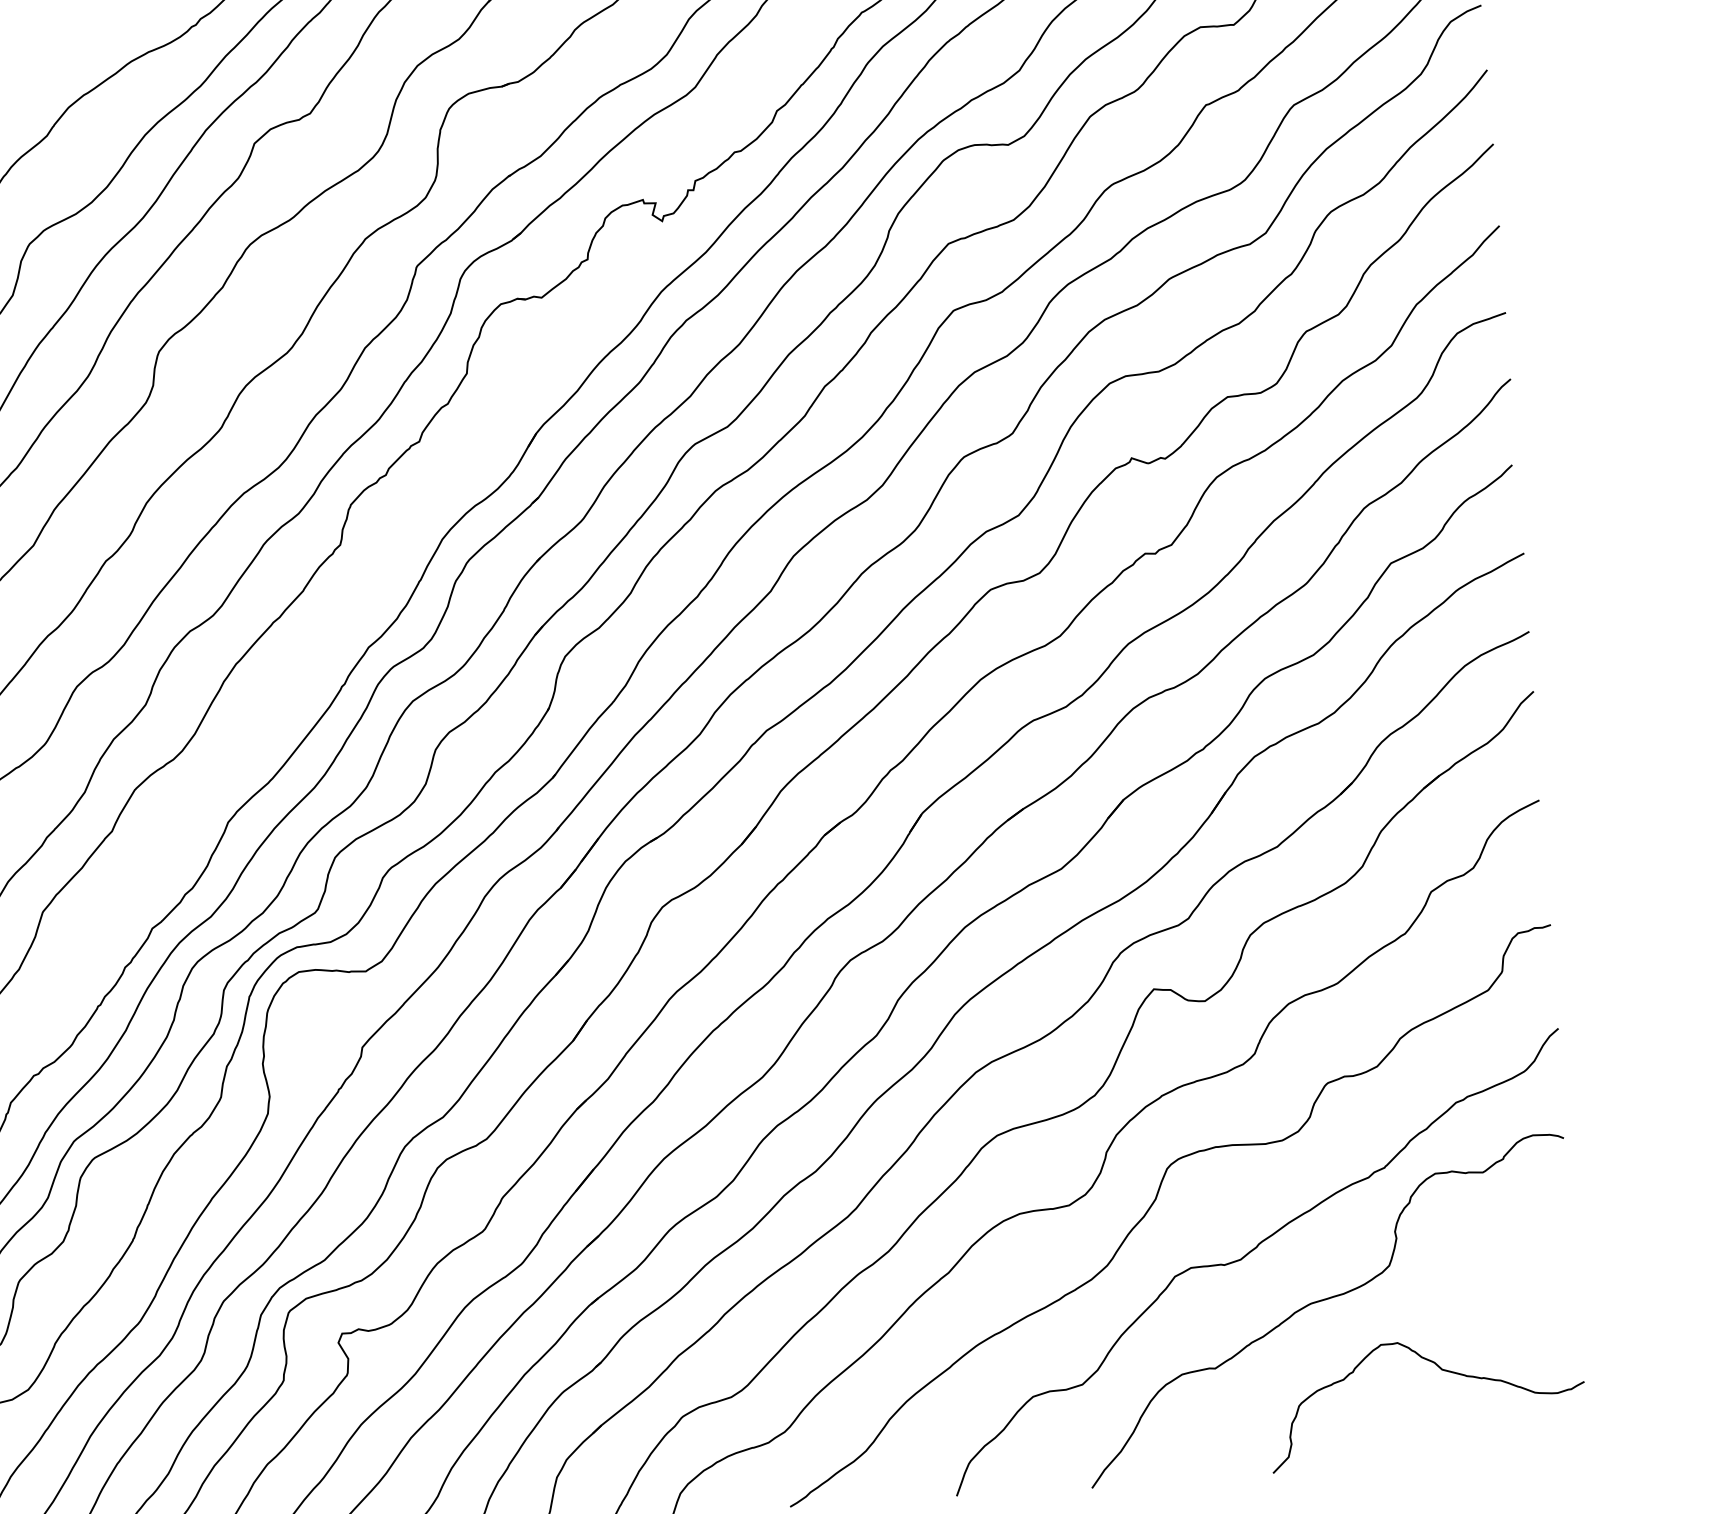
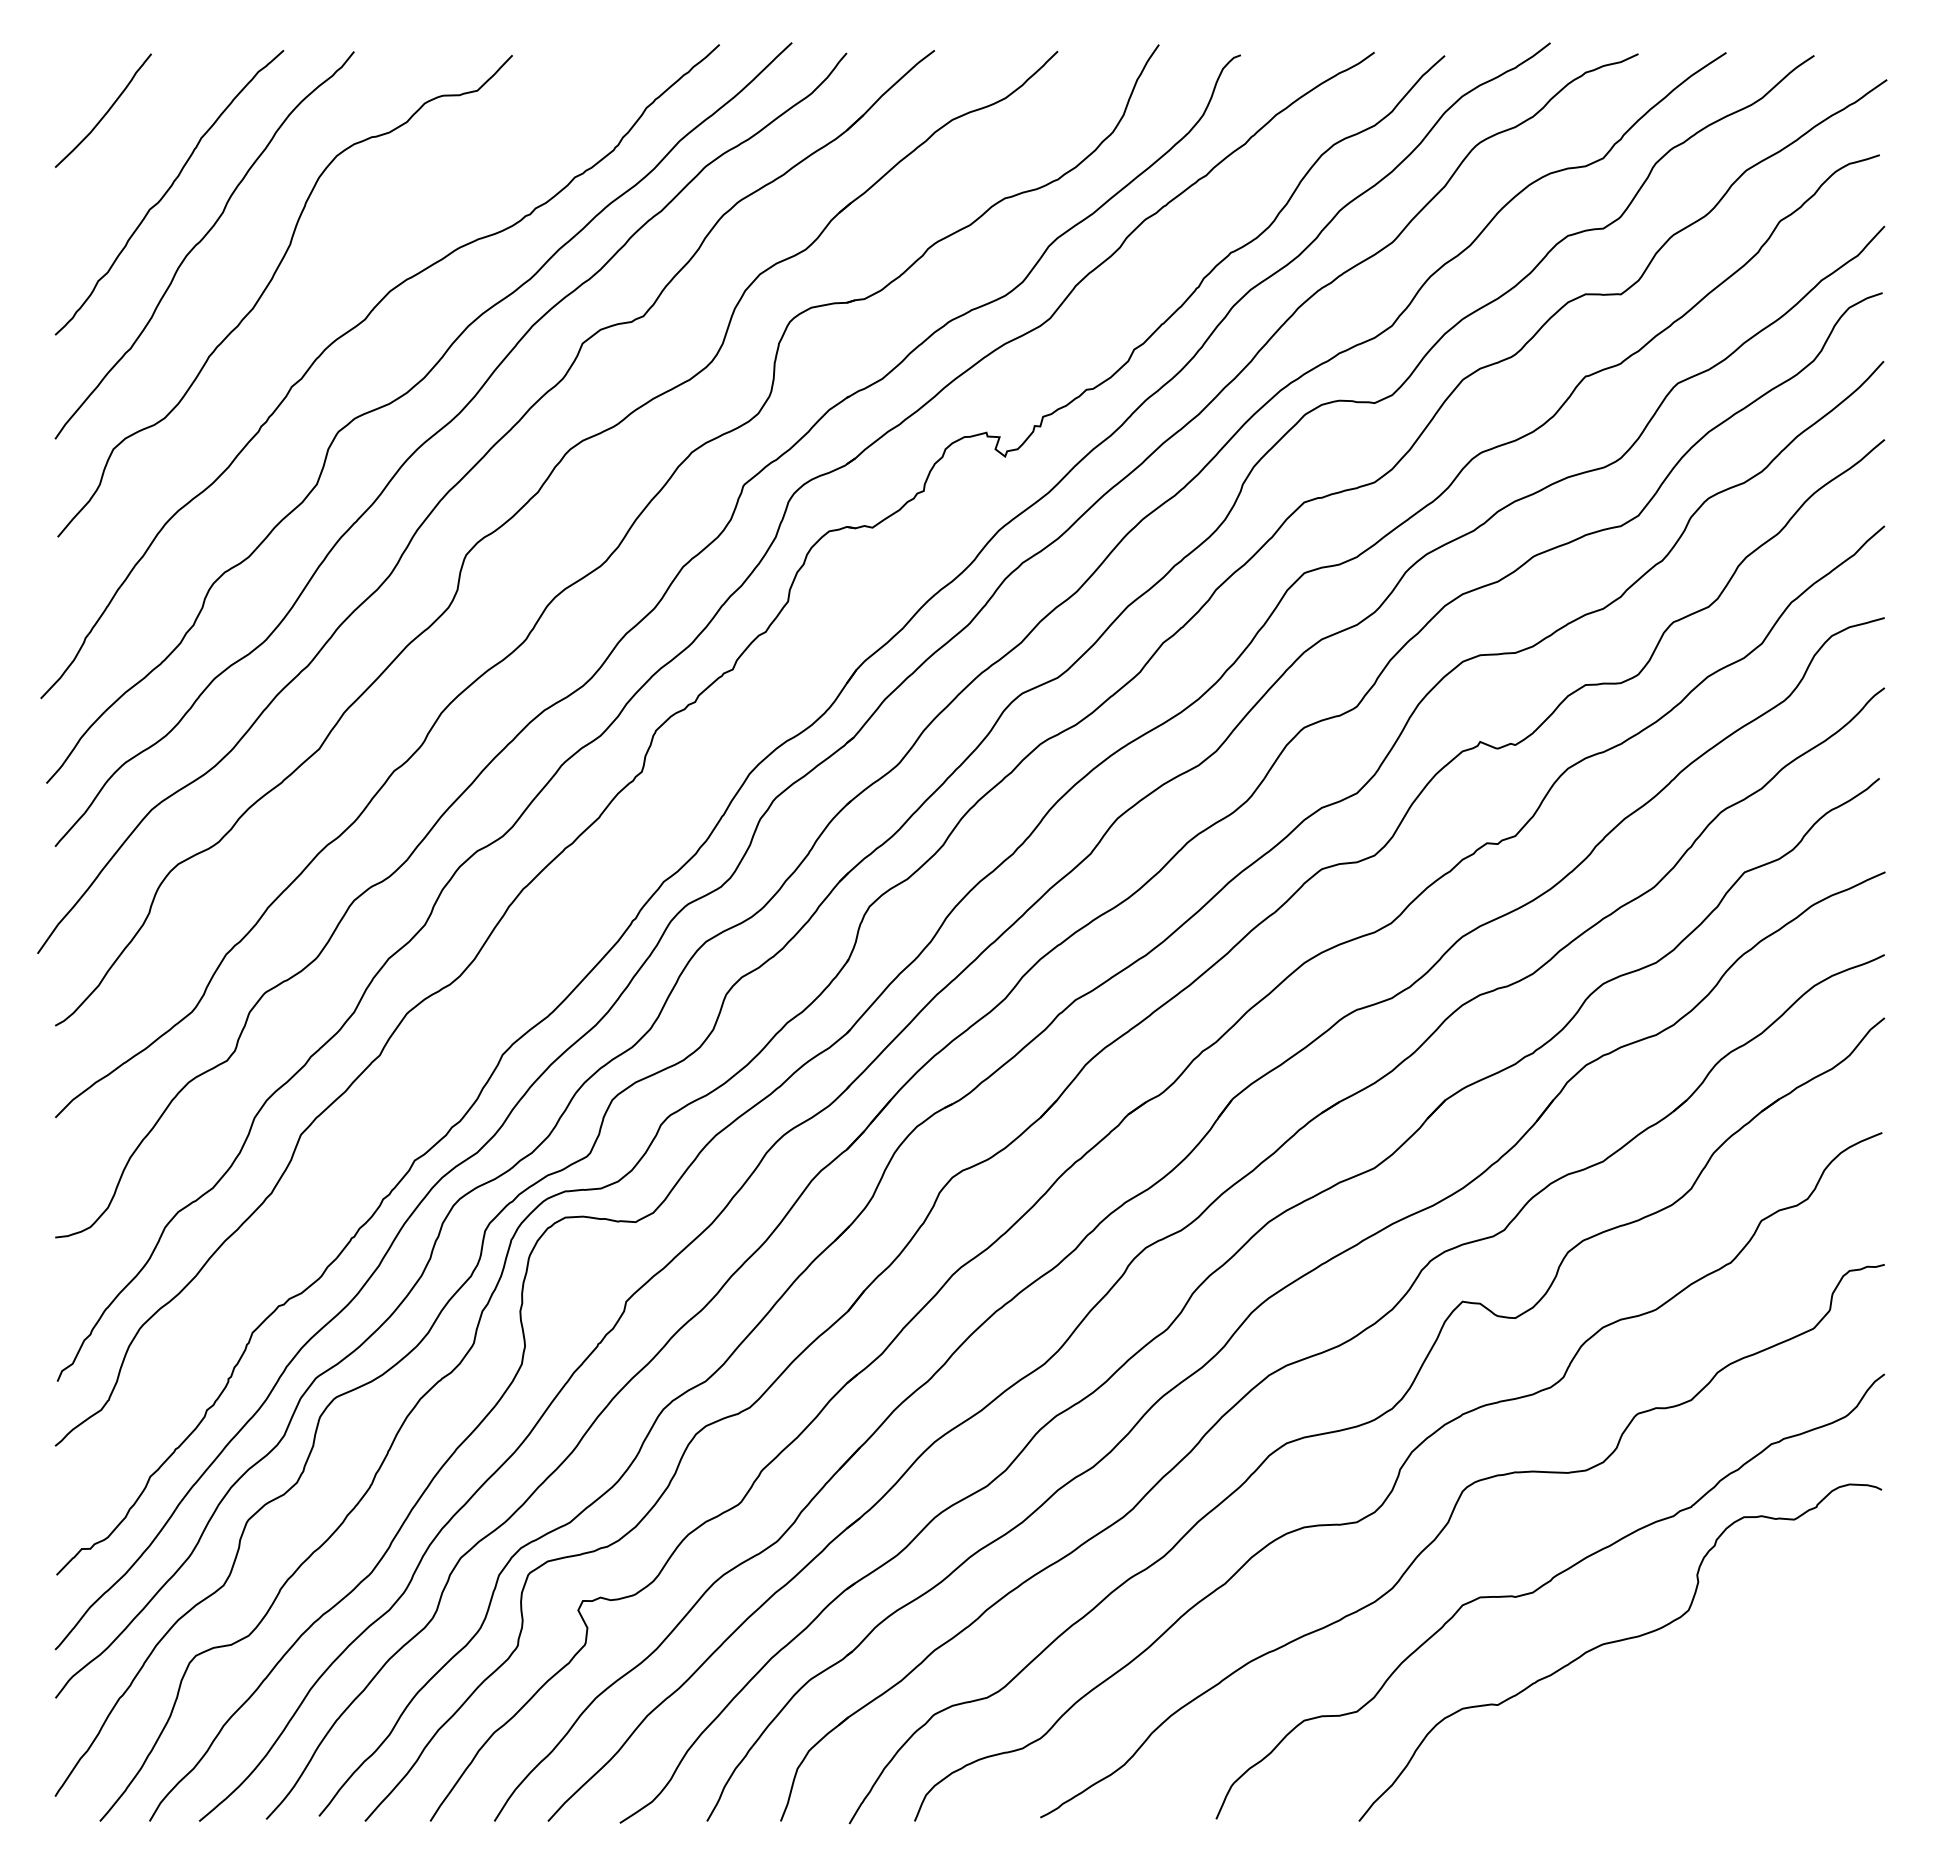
curve: (1441, 1370) -> (1735, 1724), removed

